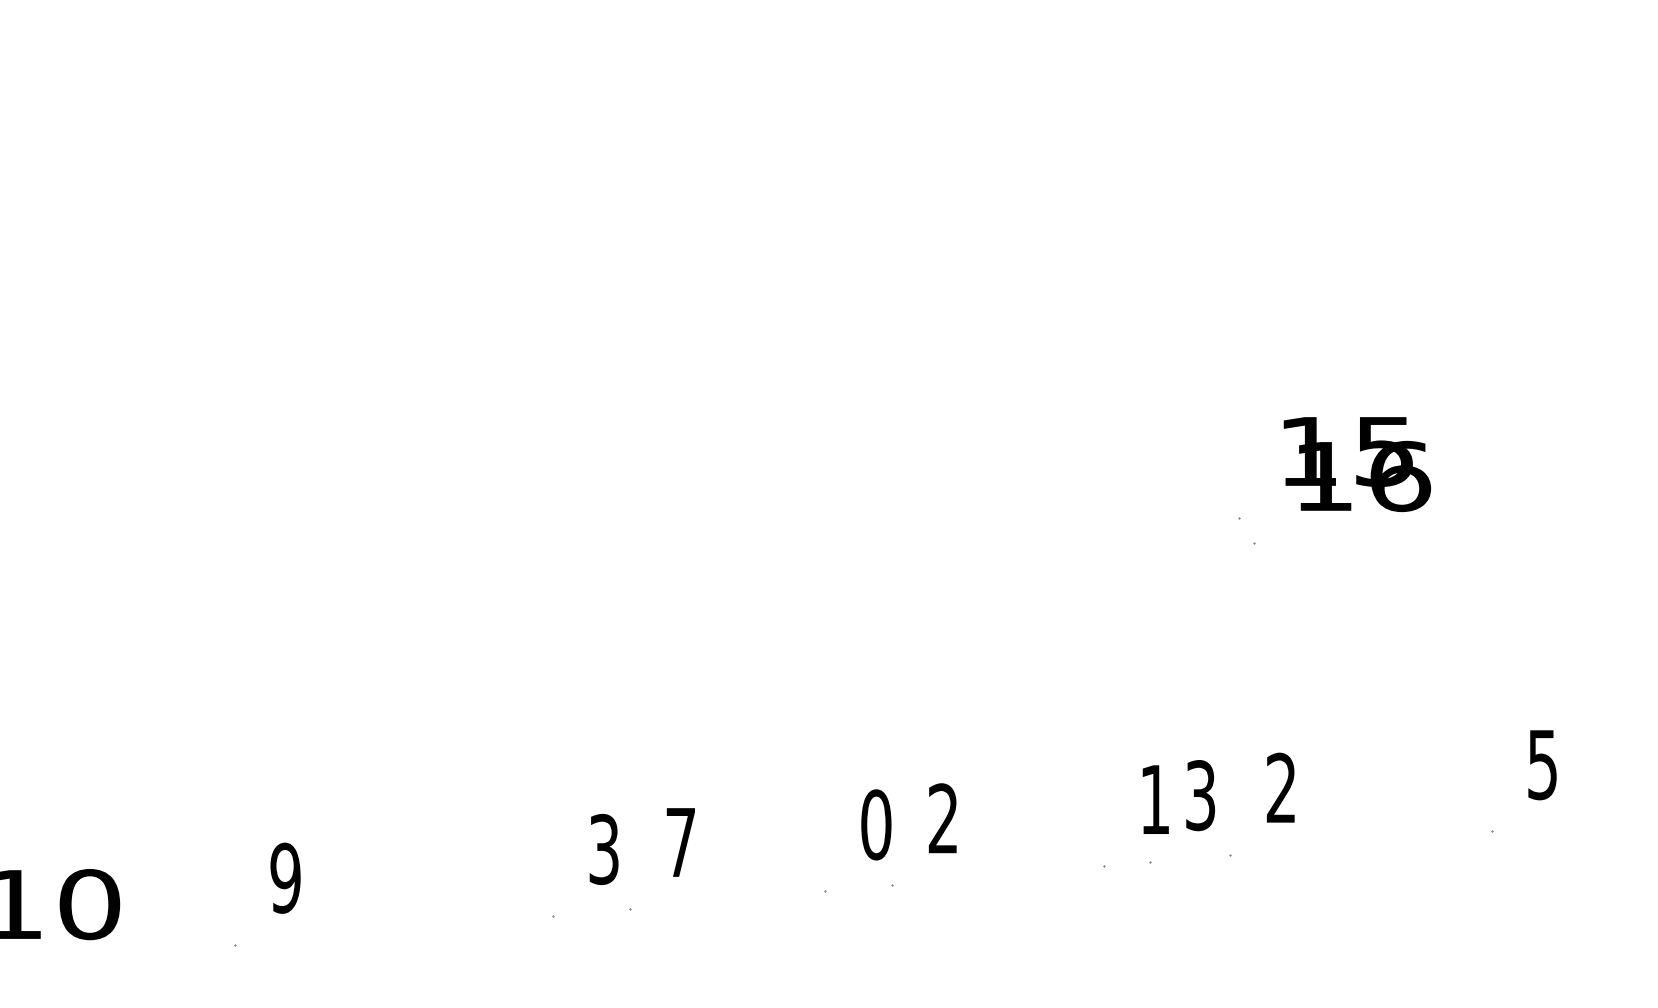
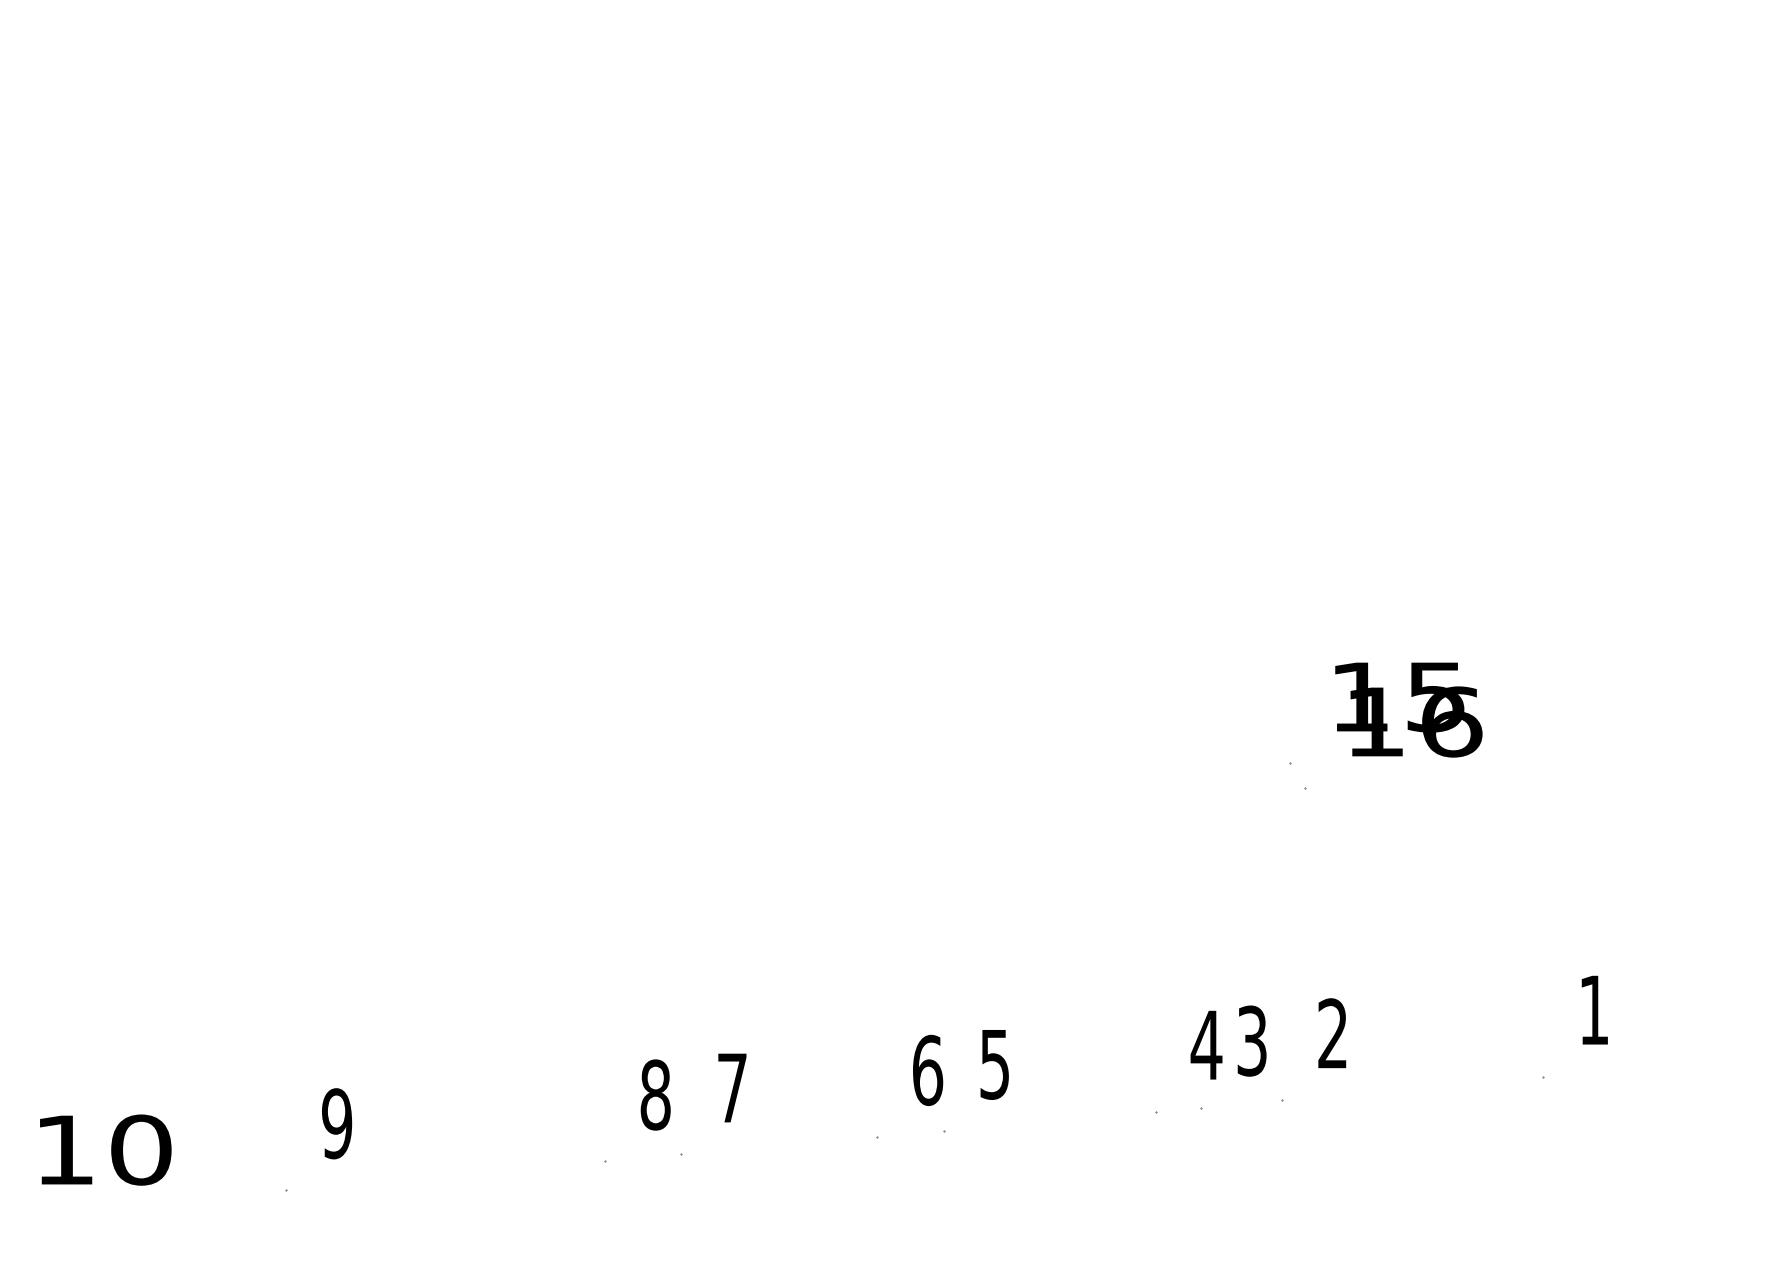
text: (1542, 764) -> (1593, 1010), 5 -> 1
text: (1155, 798) -> (1206, 1044), 1 -> 4
text: (943, 817) -> (994, 1063), 2 -> 5
text: (876, 823) -> (927, 1069), 0 -> 6
text: (604, 848) -> (655, 1094), 3 -> 8

